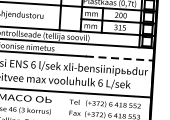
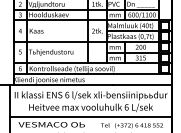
line: (120, 58) -> (142, 84), dashed -> solid

